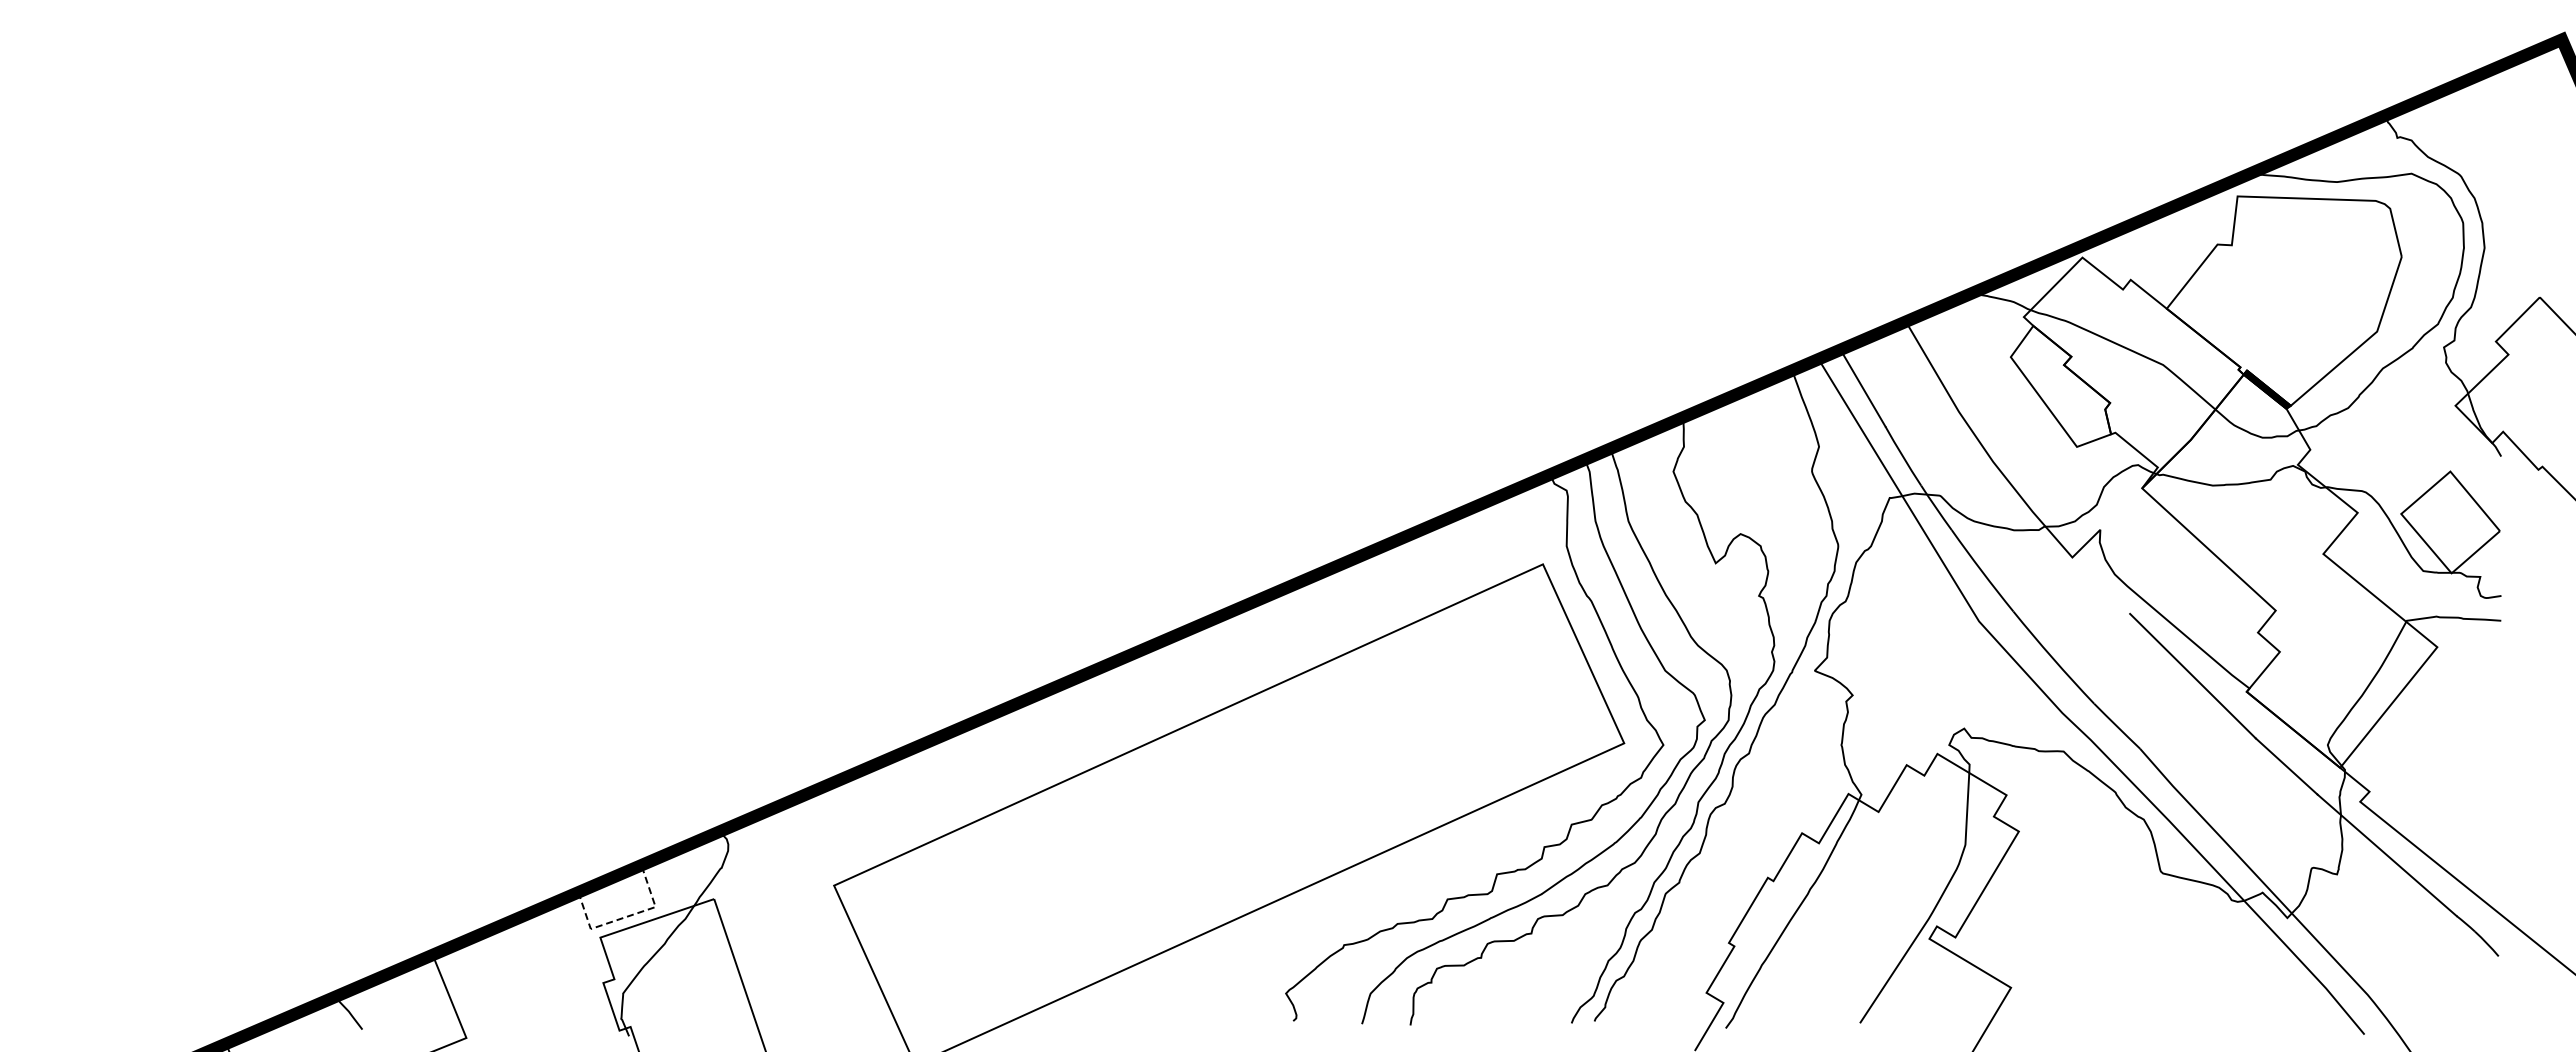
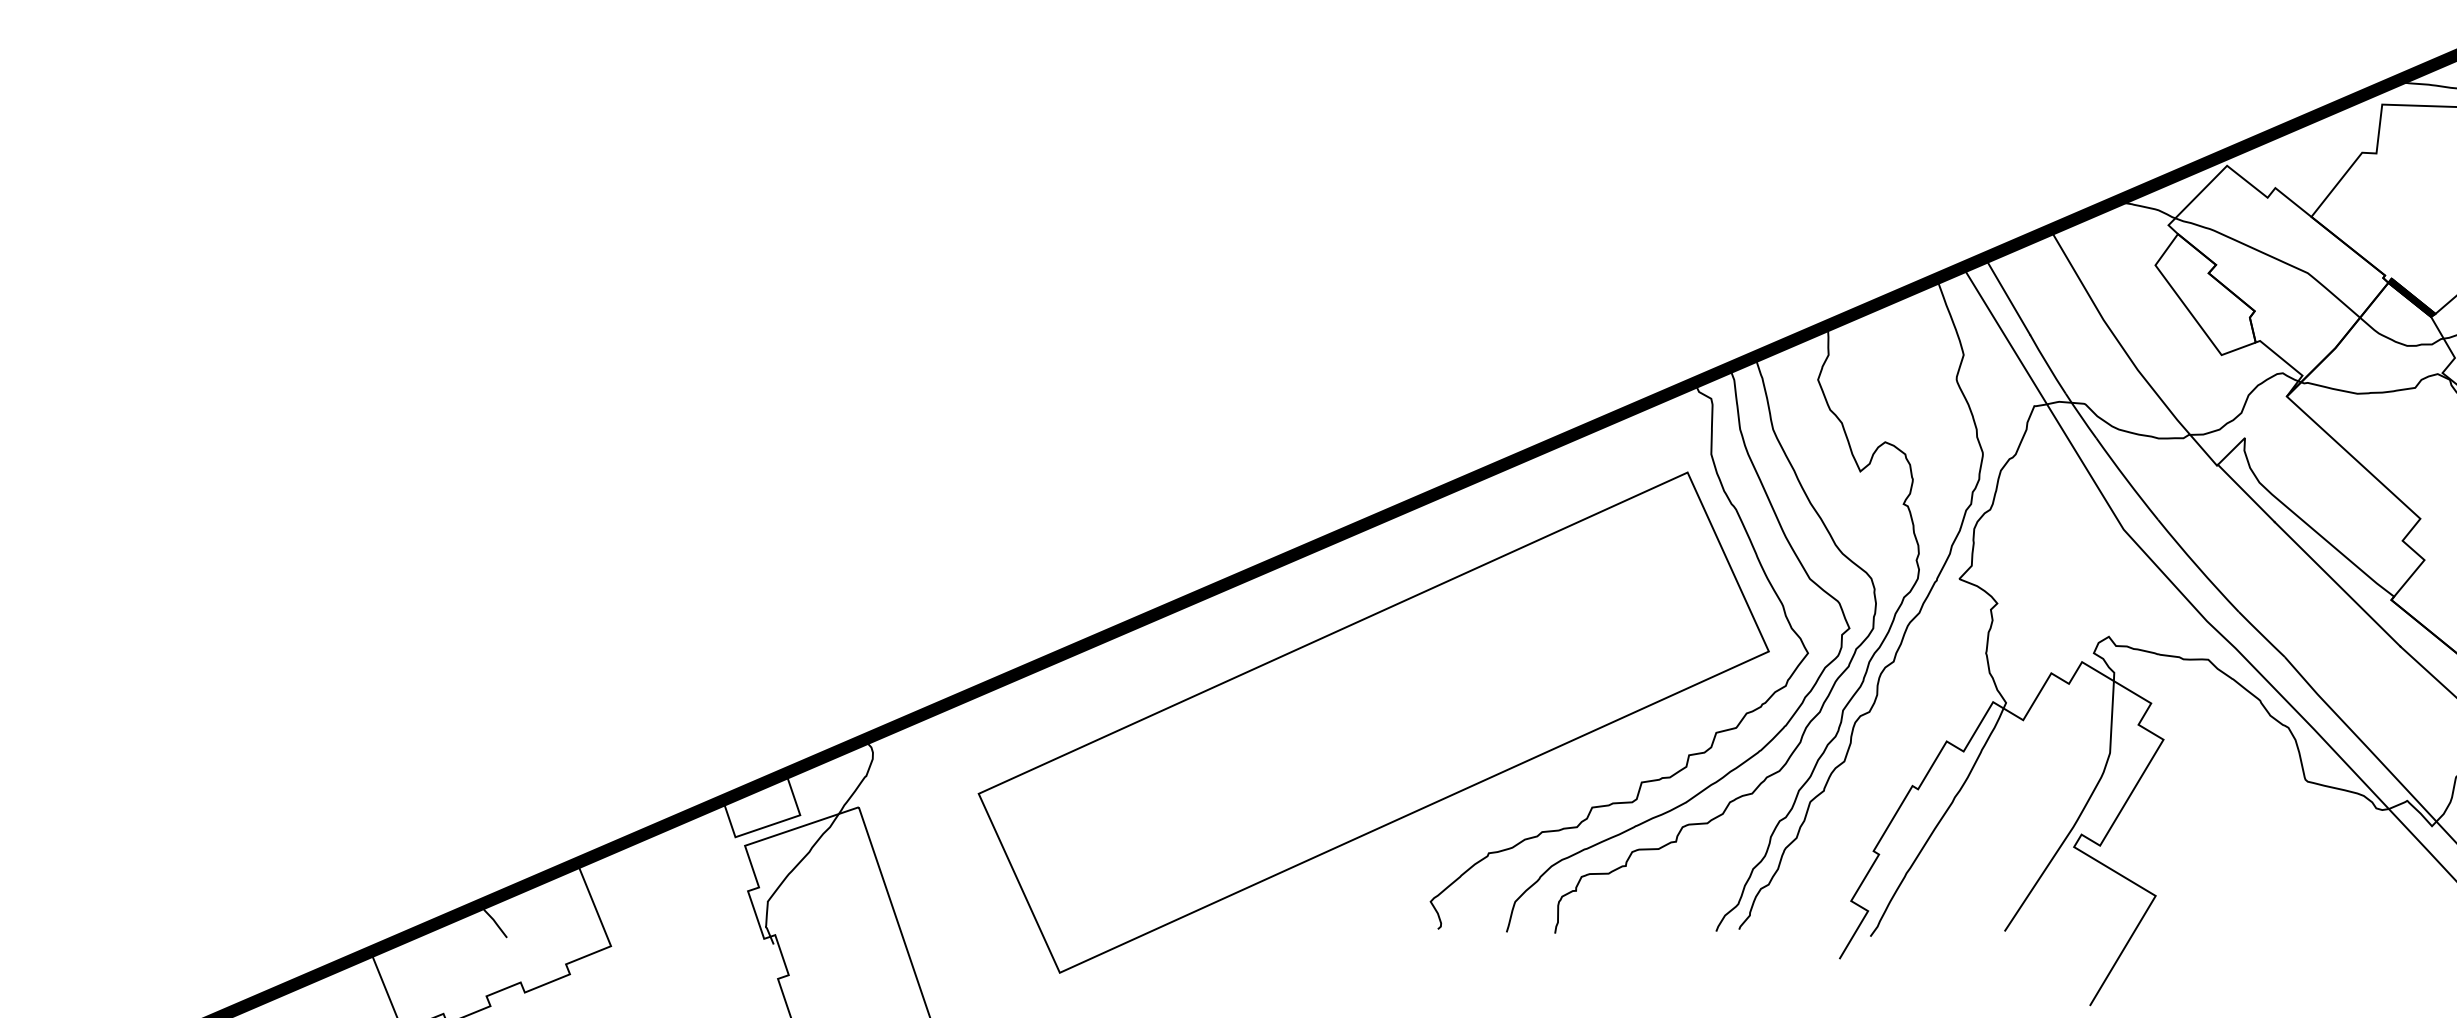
line: (2101, 584) -> (2246, 492), added
line: (626, 916) -> (771, 824), dashed -> solid

